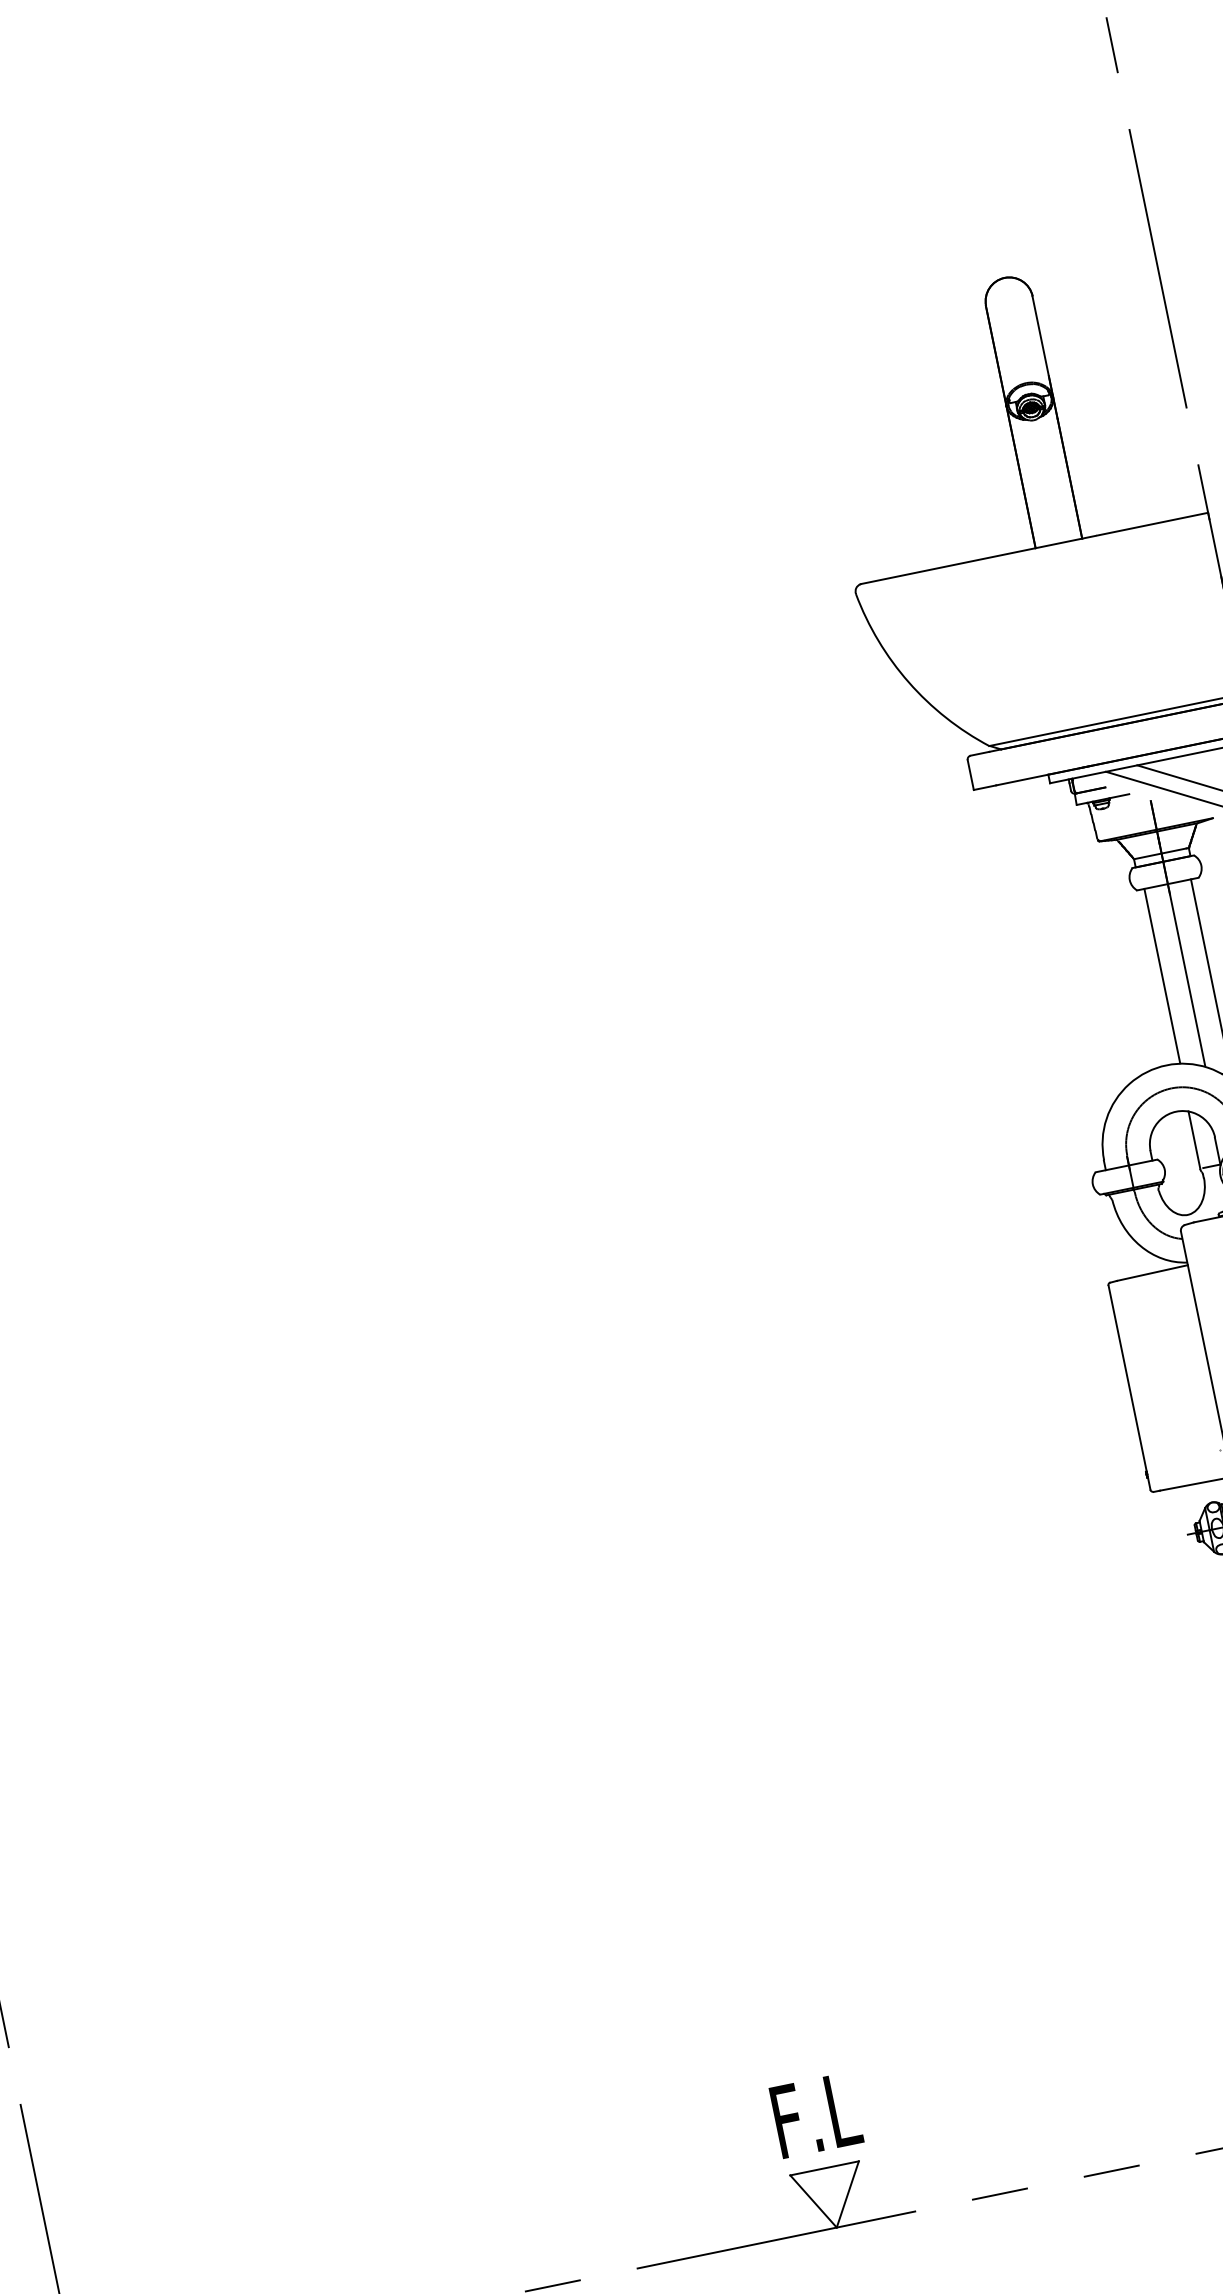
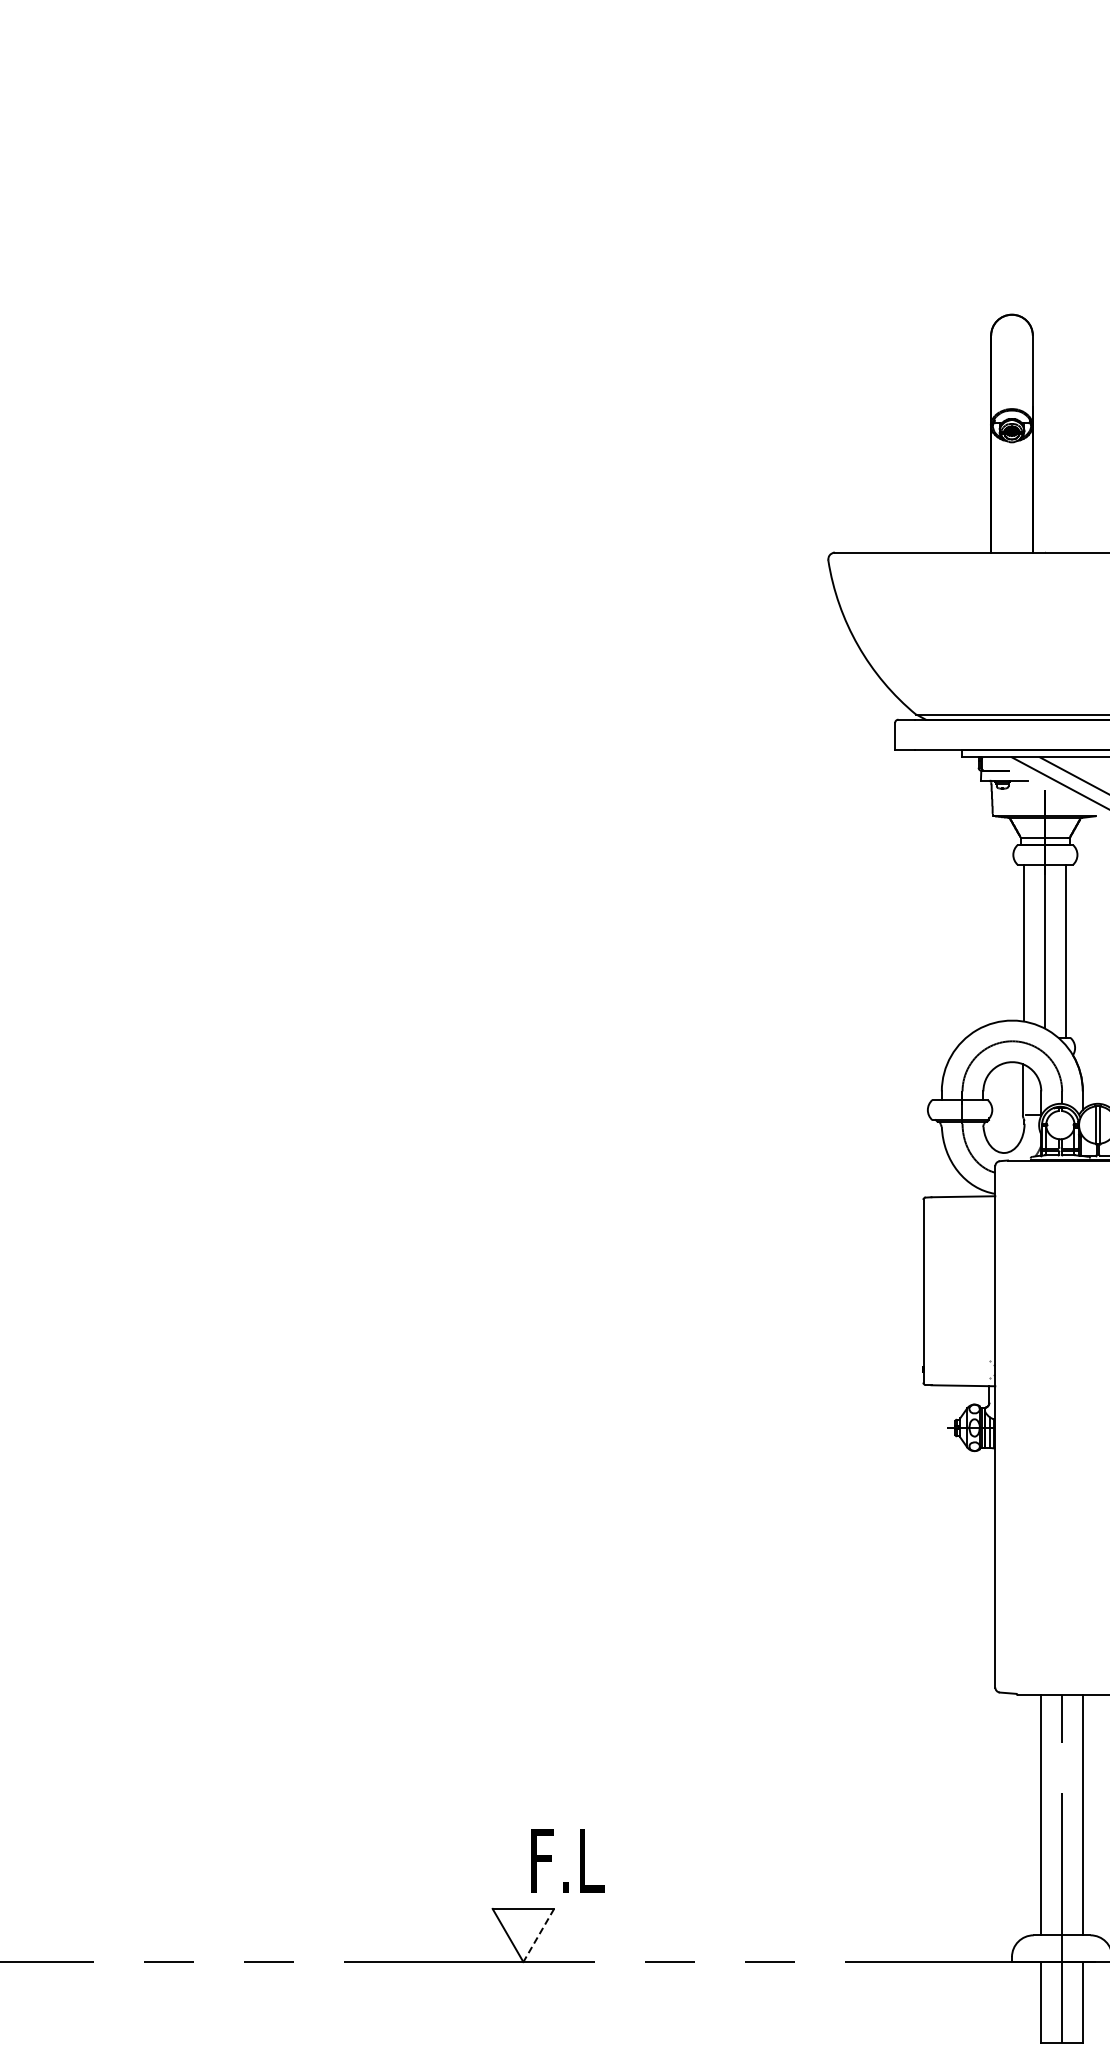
text: (816, 2114) -> (567, 1860), moved
line: (847, 2194) -> (538, 1935), solid -> dashed

